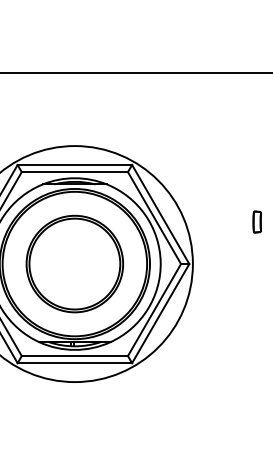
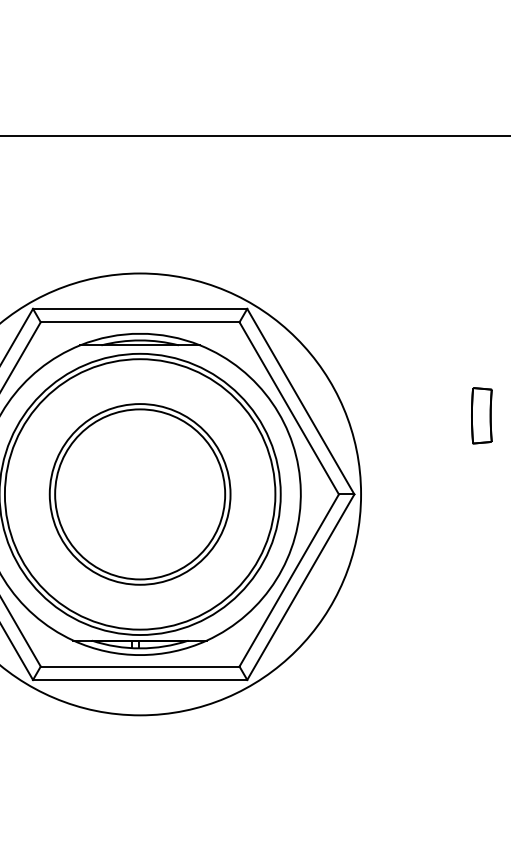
part: (256, 221) -> (480, 414), size x1.4

